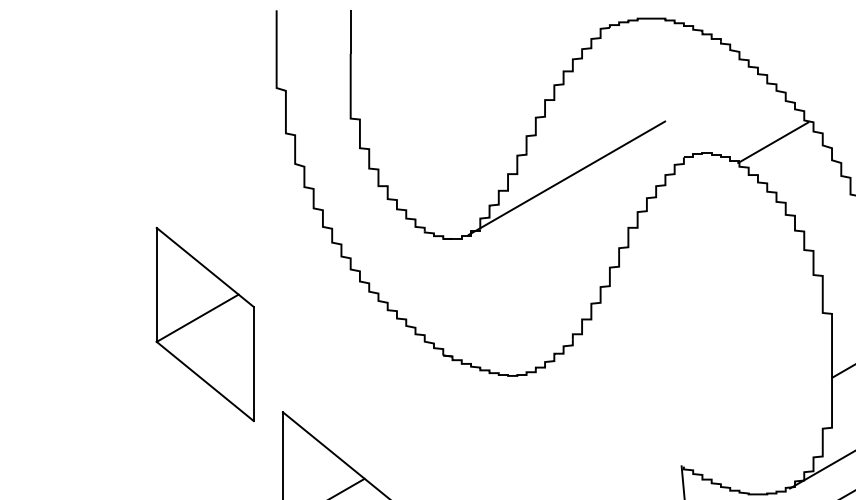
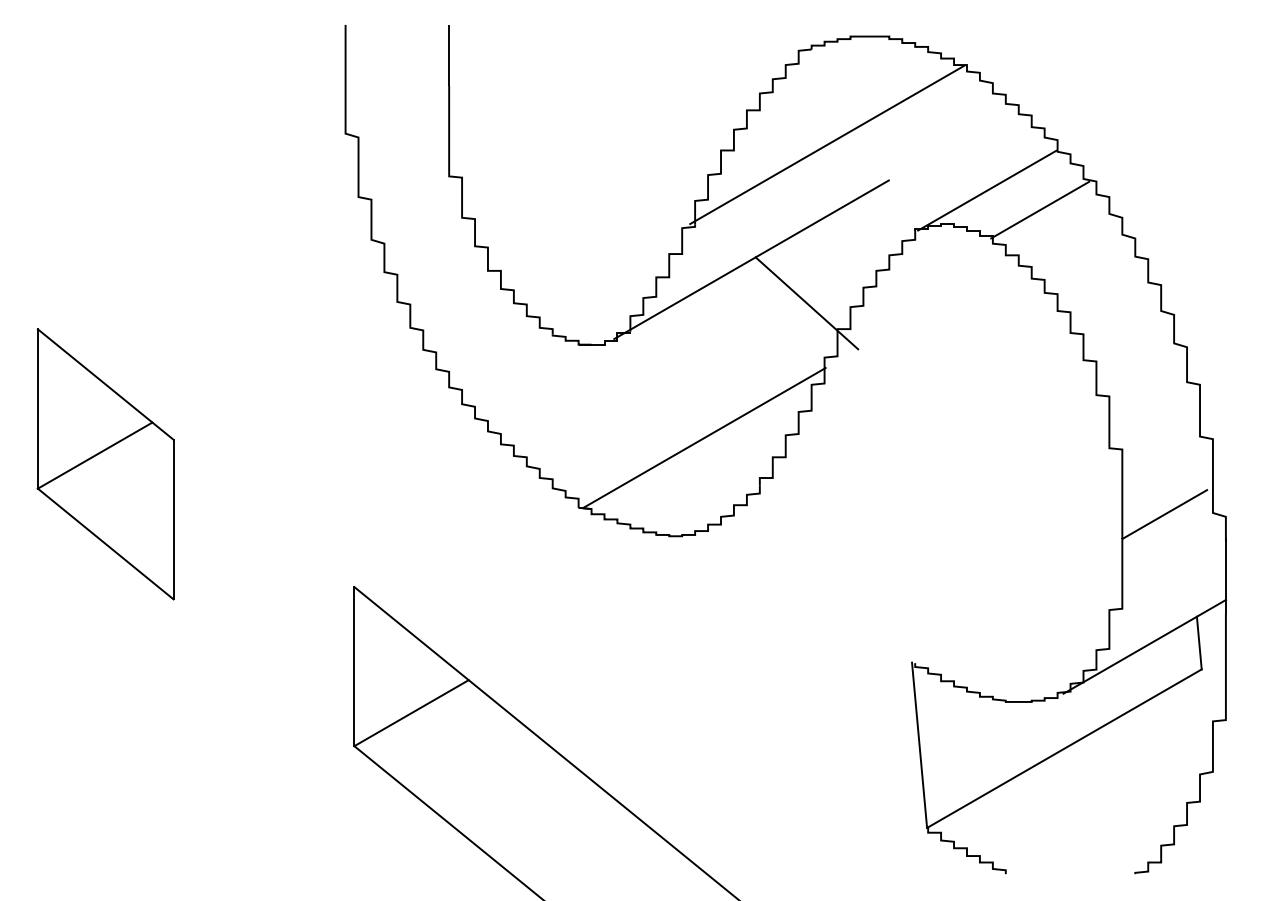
line: (621, 95) -> (827, 144), added
line: (735, 128) -> (987, 190), added
line: (606, 209) -> (806, 303), added
line: (533, 305) -> (704, 437), added
part: (205, 324) -> (105, 464), moved

